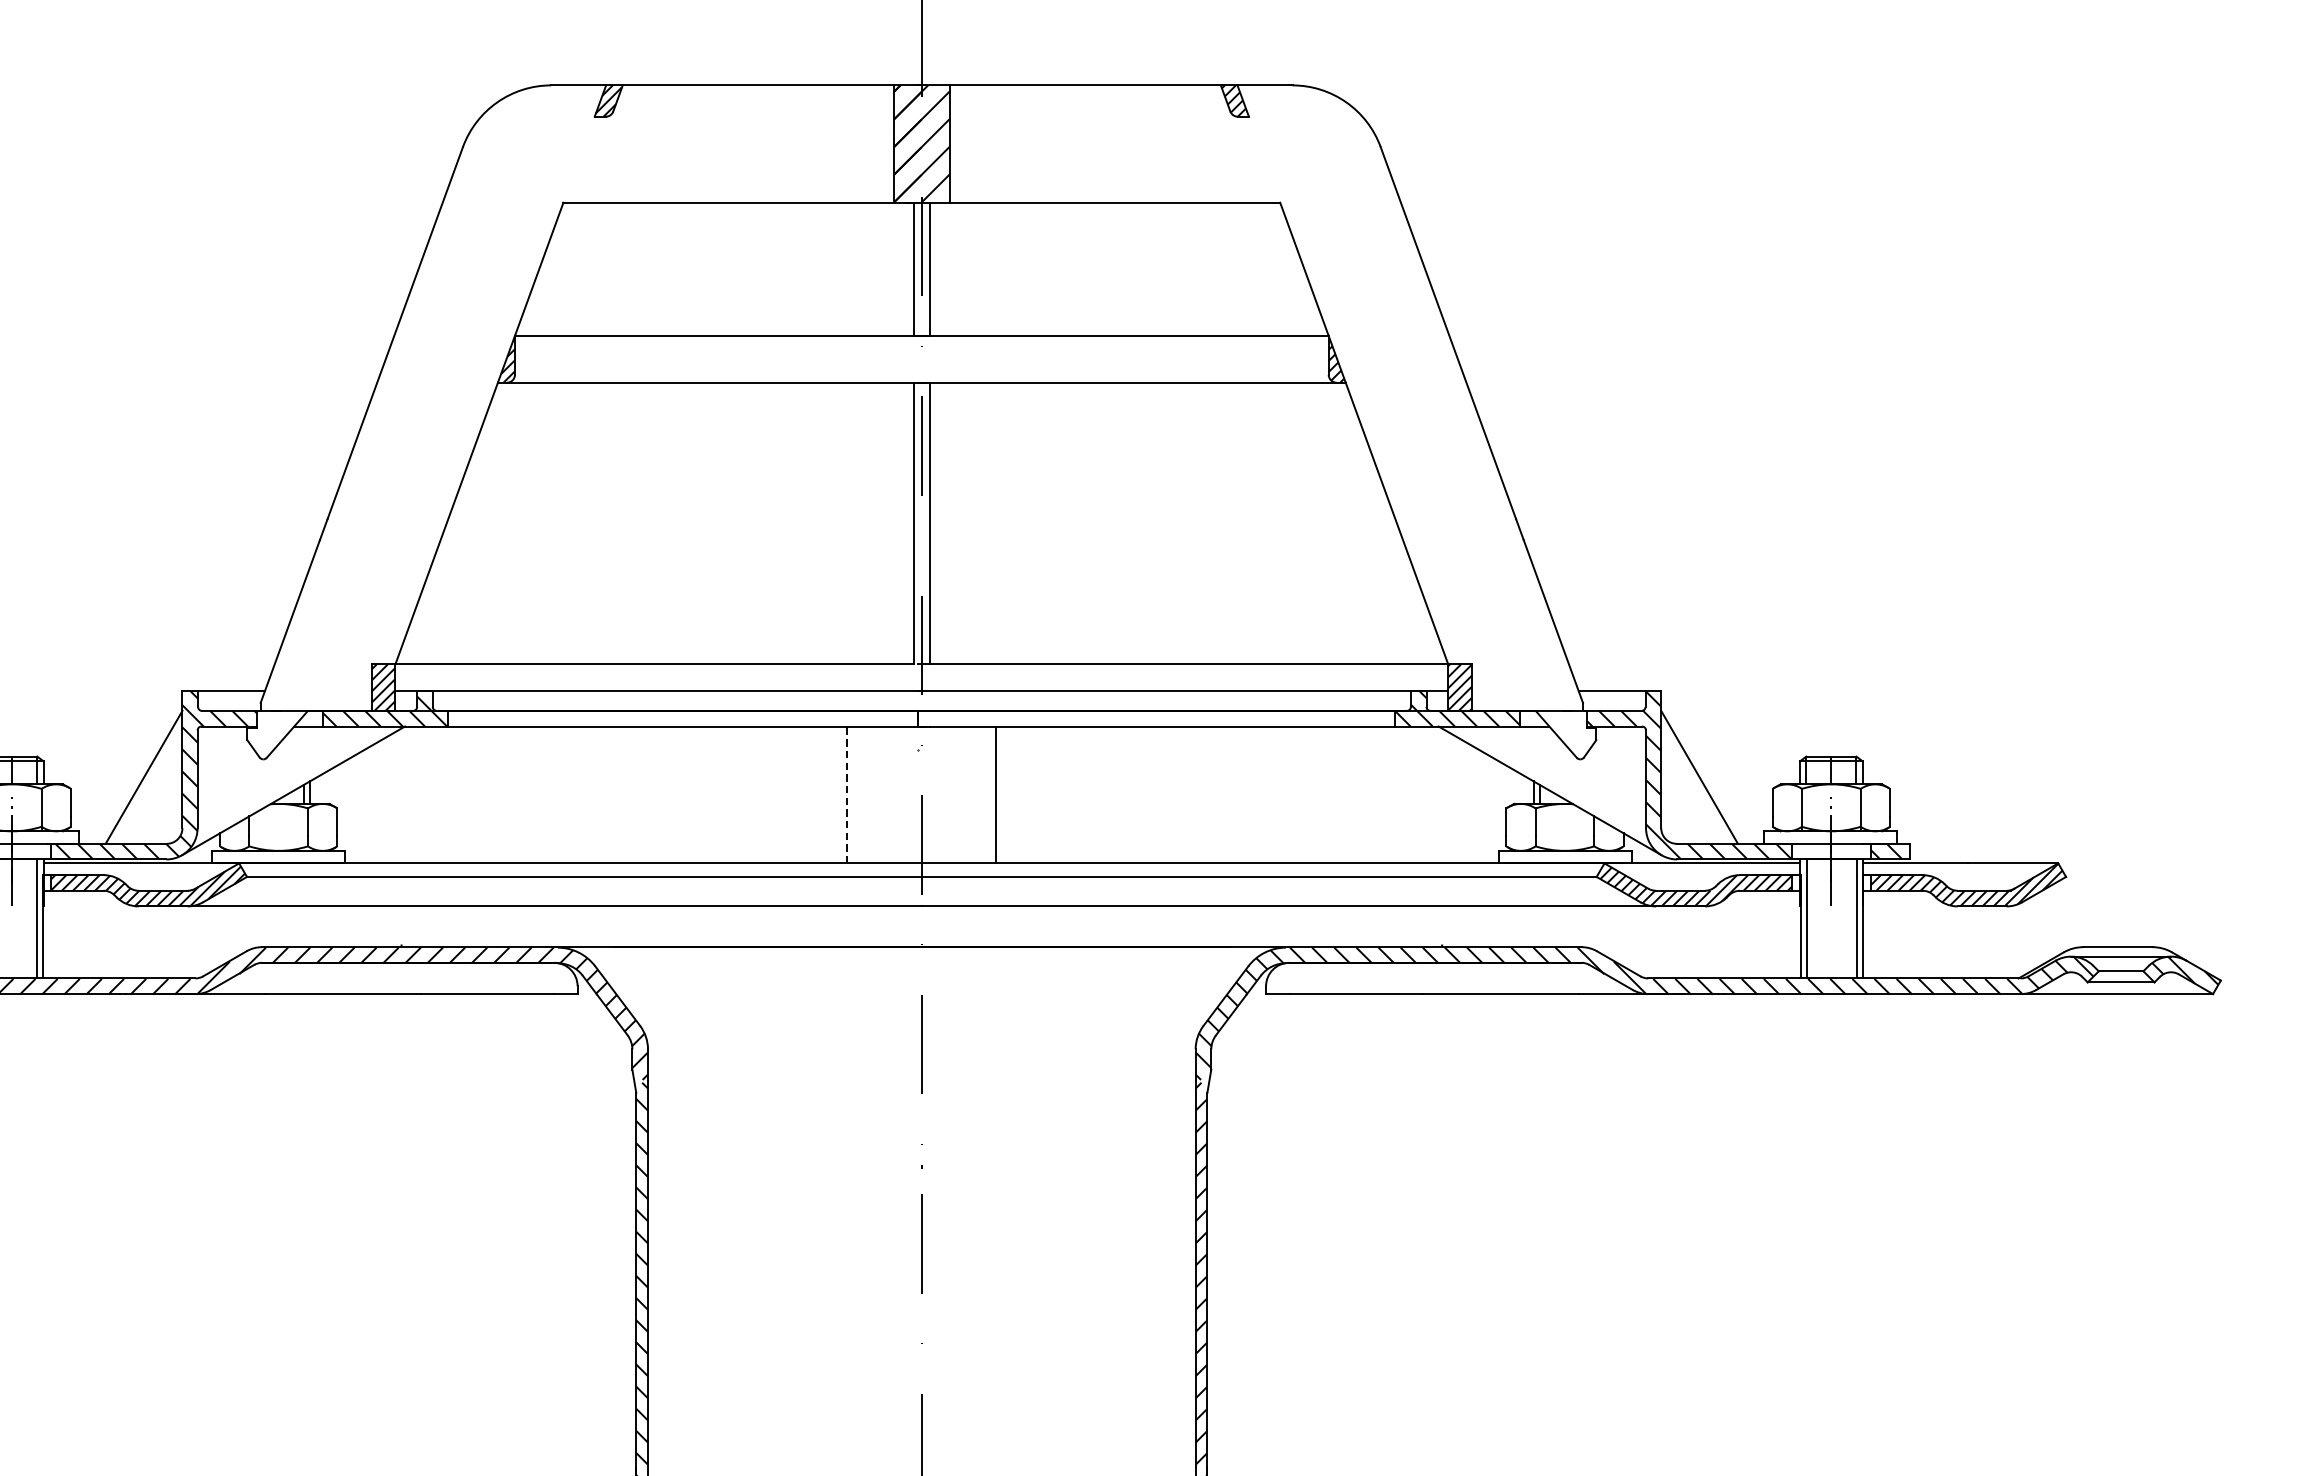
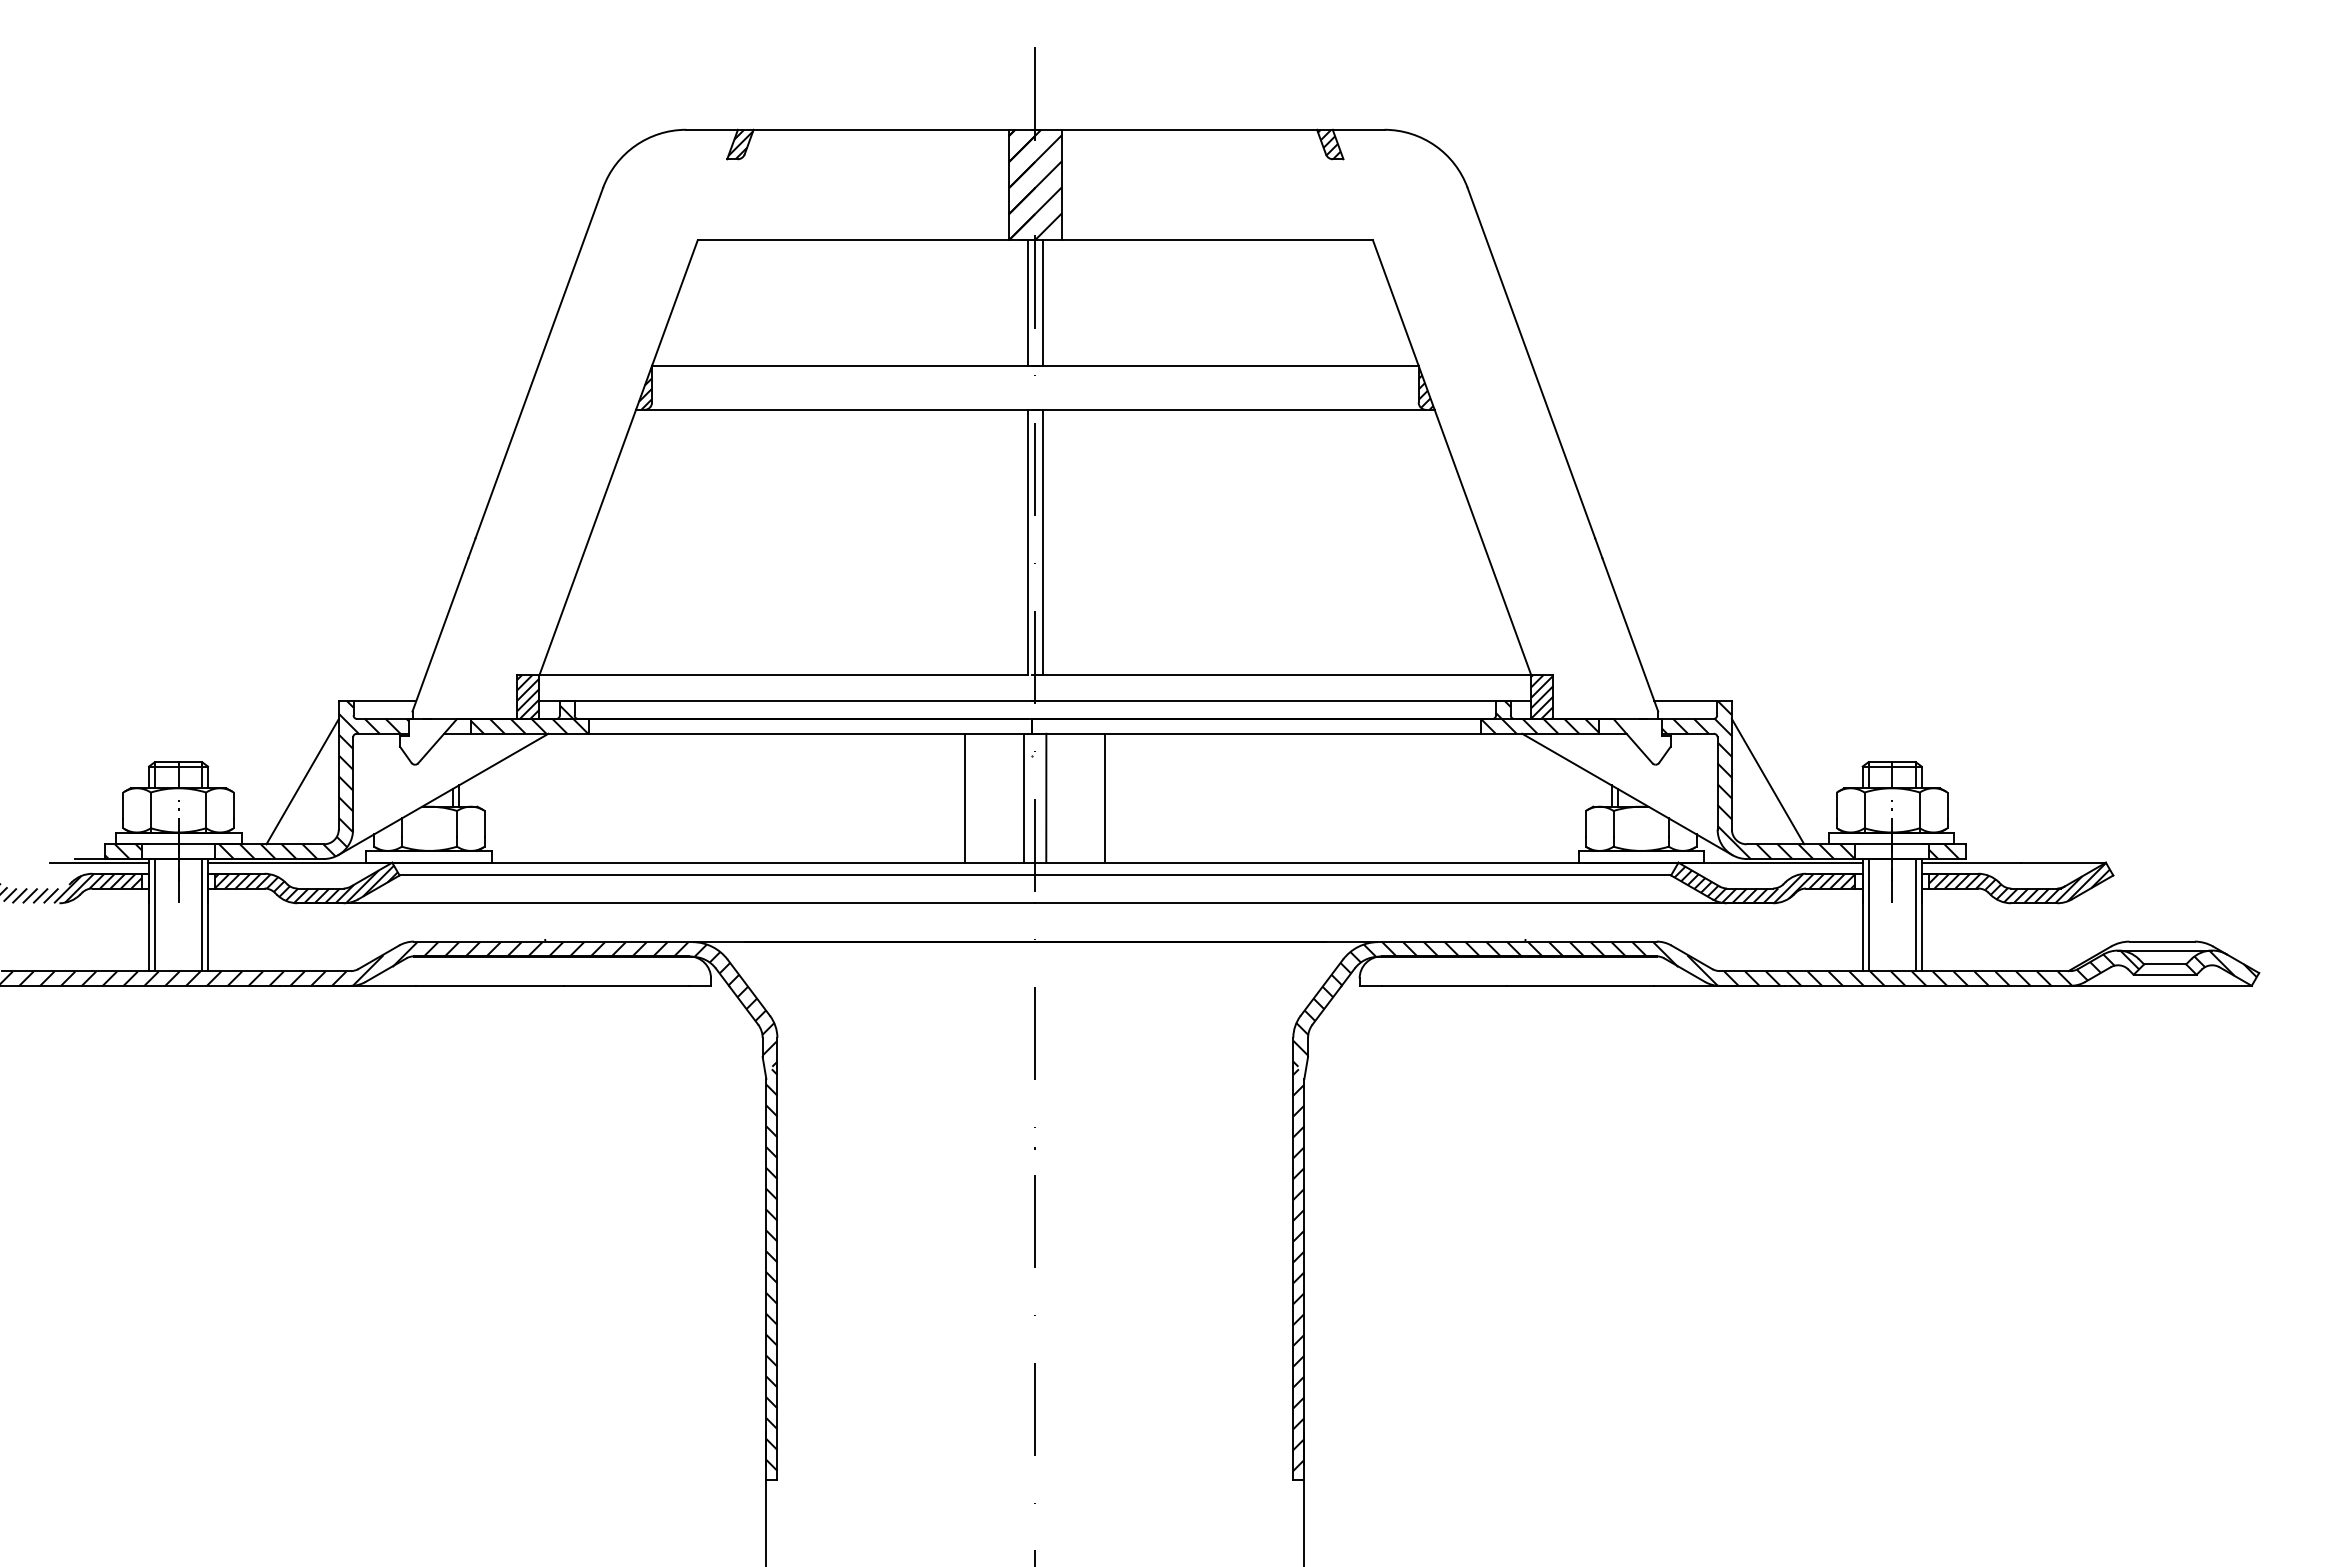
line: (847, 794) -> (965, 797), dashed -> solid
line: (910, 794) -> (1024, 797), added
line: (933, 794) -> (1046, 797), added

